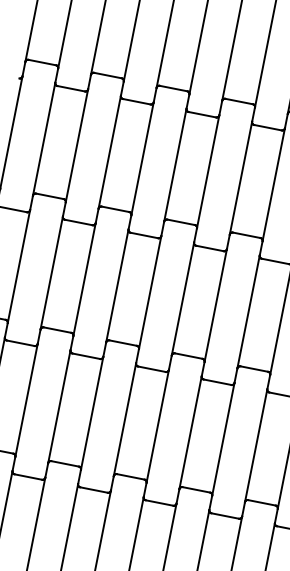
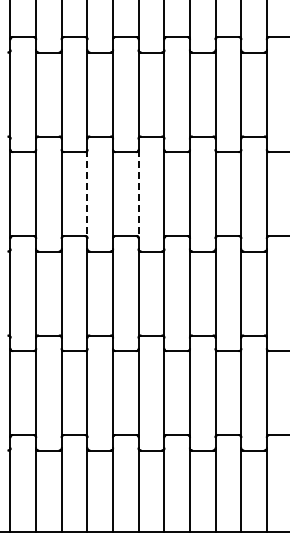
line: (84, 280) -> (87, 194), solid -> dashed
line: (149, 293) -> (138, 194), solid -> dashed

